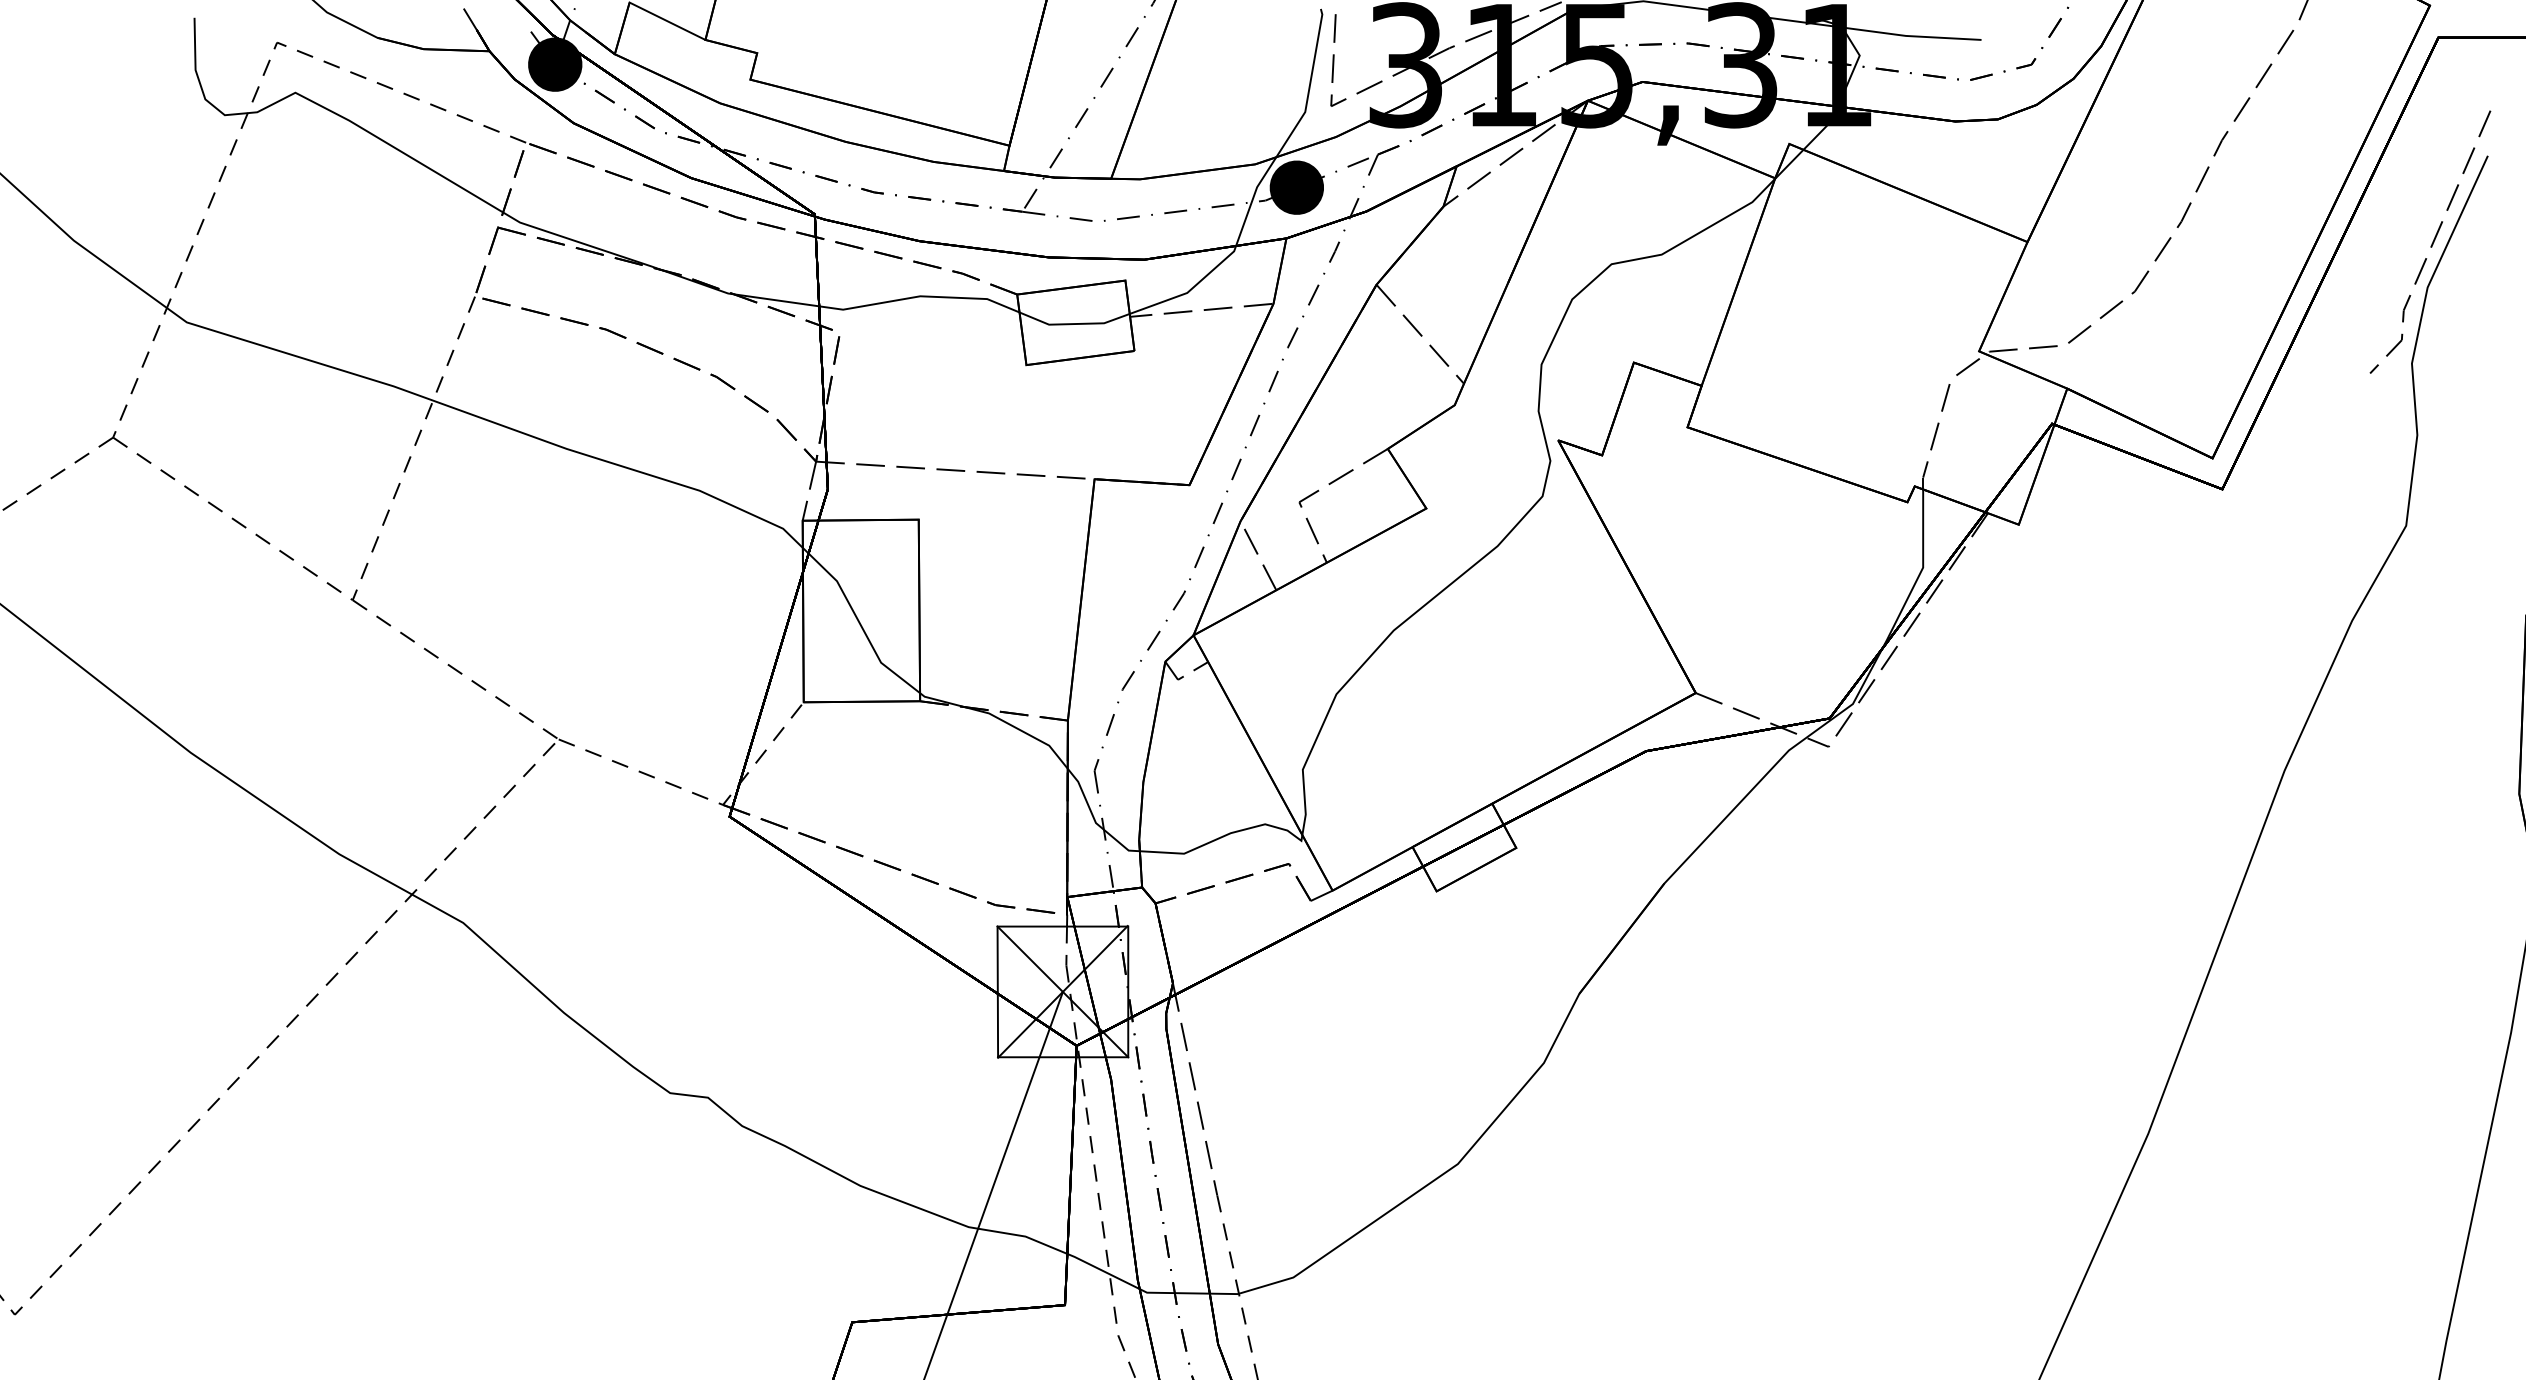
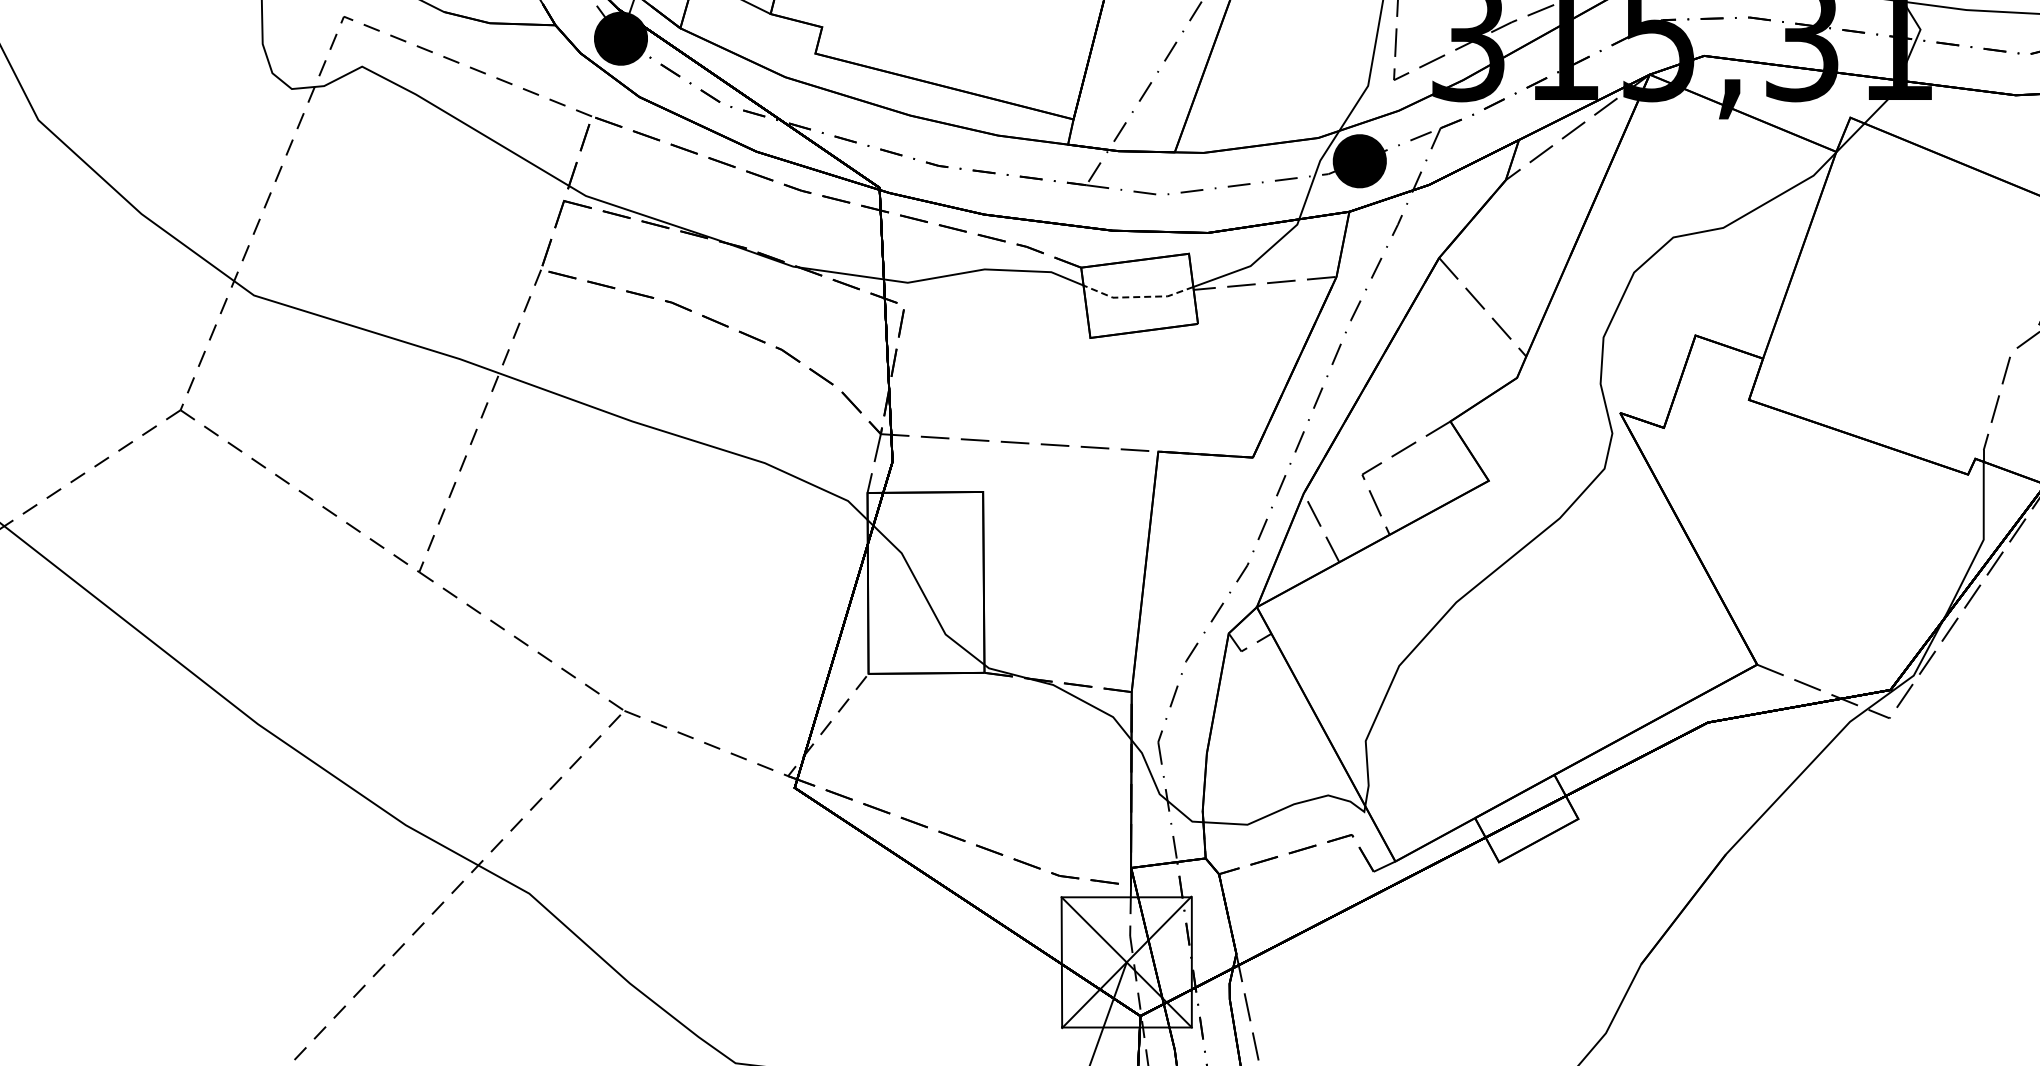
line: (1074, 324) -> (1138, 297), solid -> dashed

